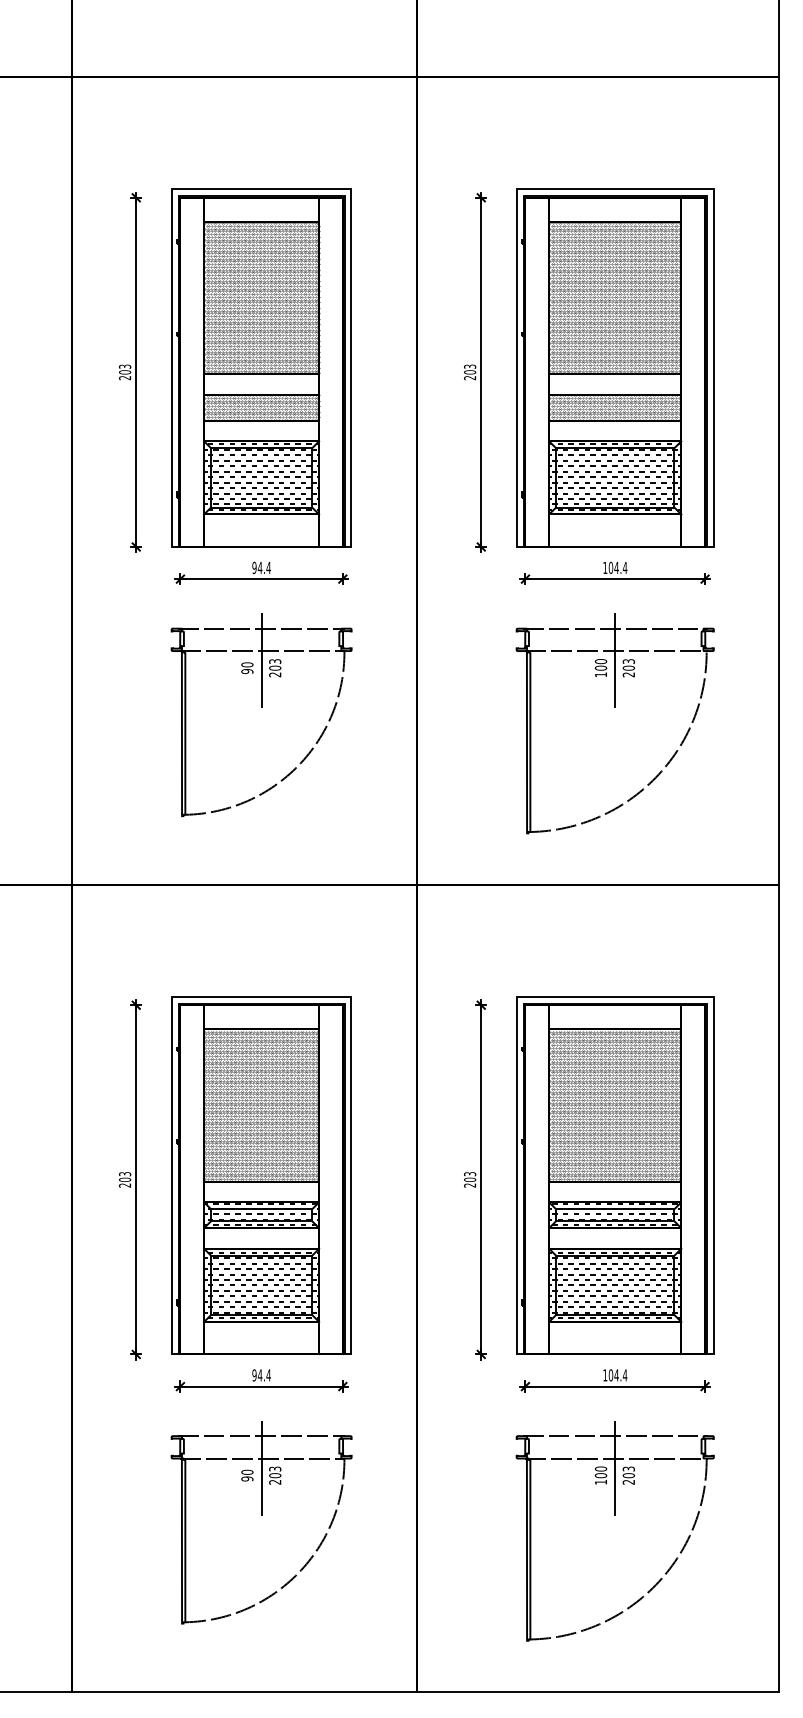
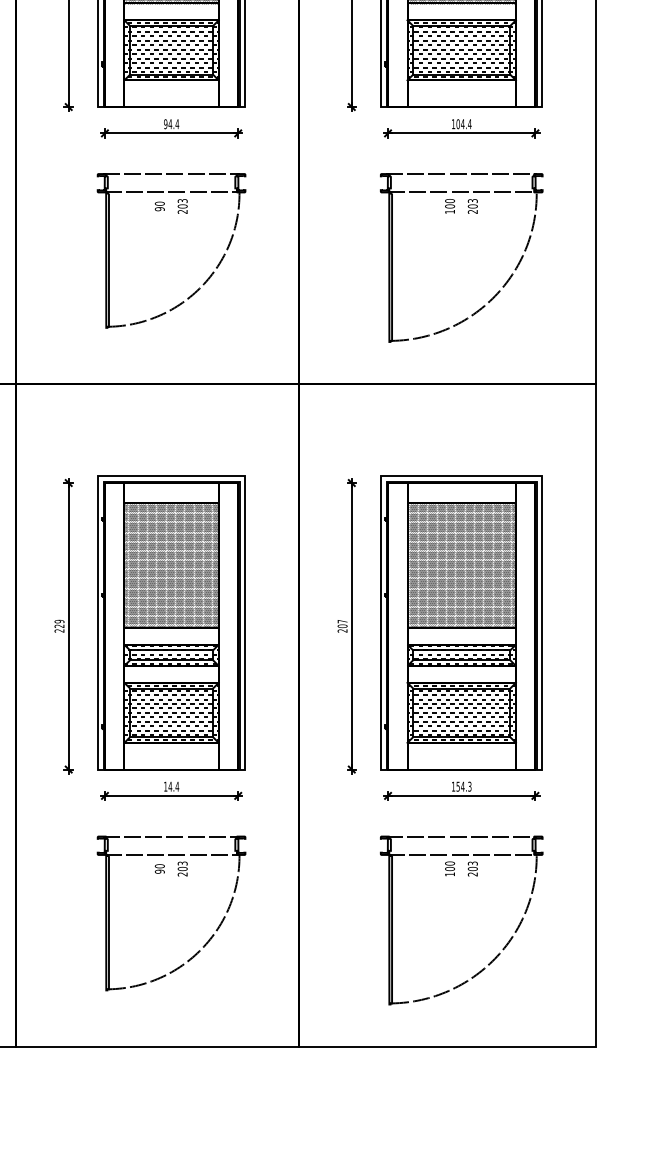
line: (261, 660) -> (171, 200), removed
line: (615, 660) -> (461, 200), removed
text: (470, 1174) -> (342, 621), 203 -> 207
text: (125, 1176) -> (59, 623), 203 -> 229
text: (254, 1375) -> (165, 786), 94.4 -> 14.4
text: (617, 1375) -> (463, 786), 104.4 -> 154.3
line: (261, 1467) -> (171, 862), removed
line: (615, 1467) -> (461, 862), removed

